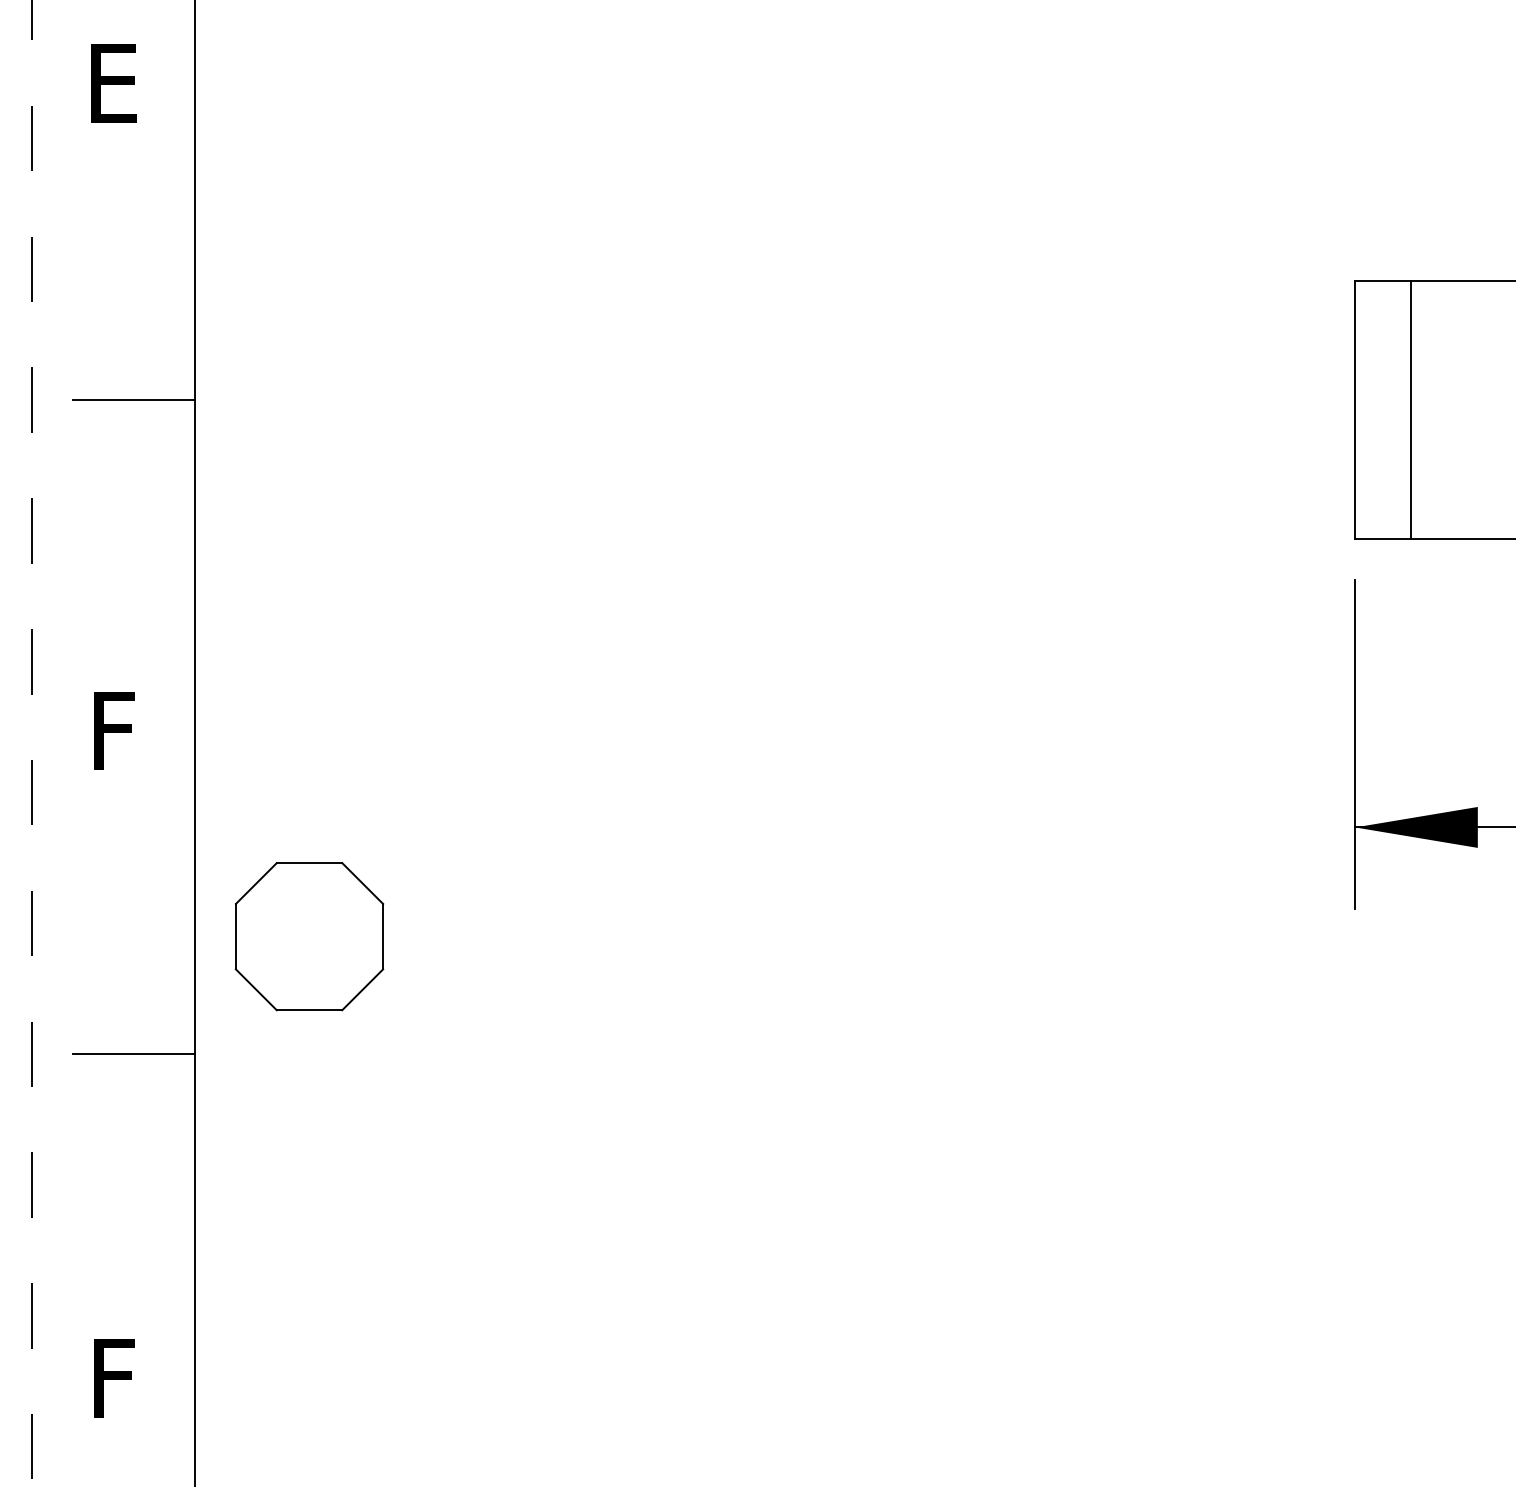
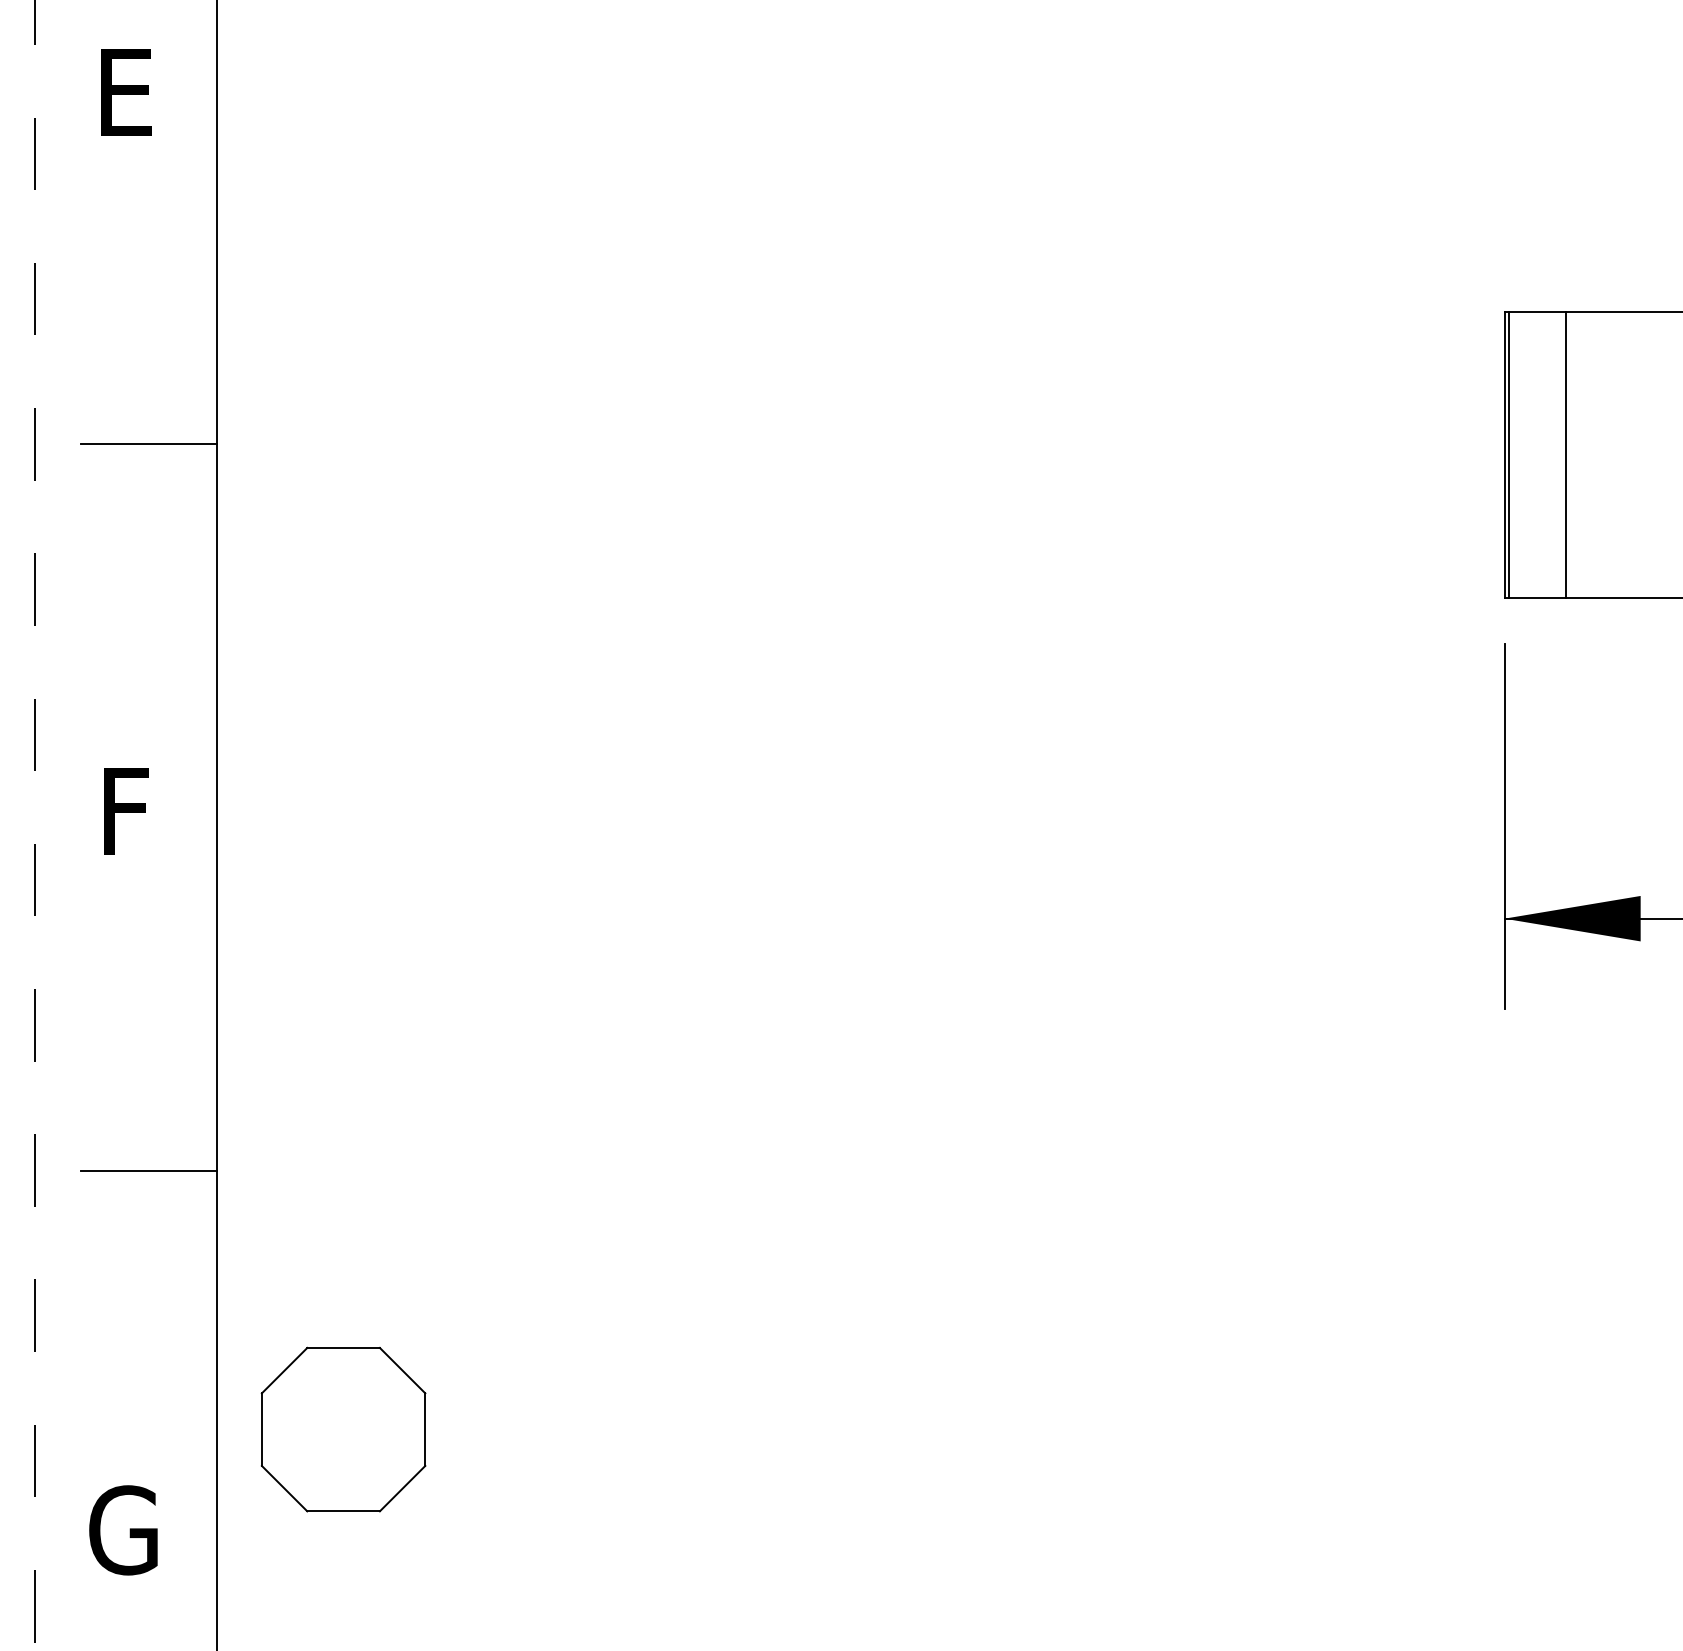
line: (1359, 409) -> (1509, 454), added
part: (309, 936) -> (343, 1429), moved
text: (110, 1378) -> (122, 1530), F -> G

